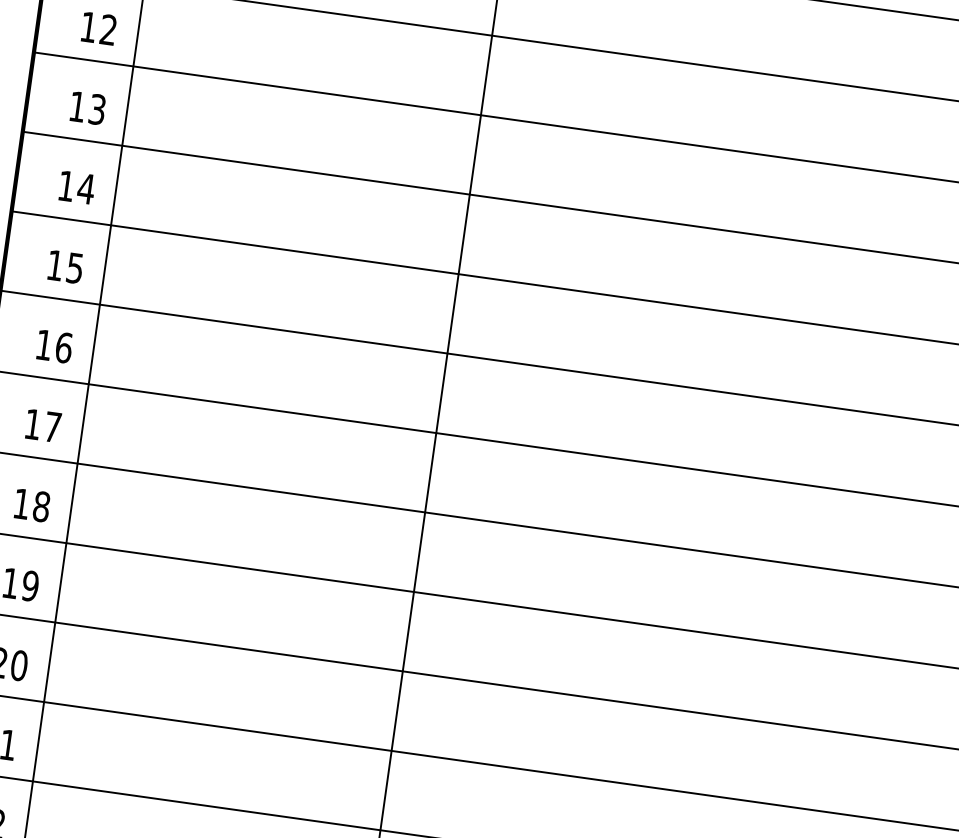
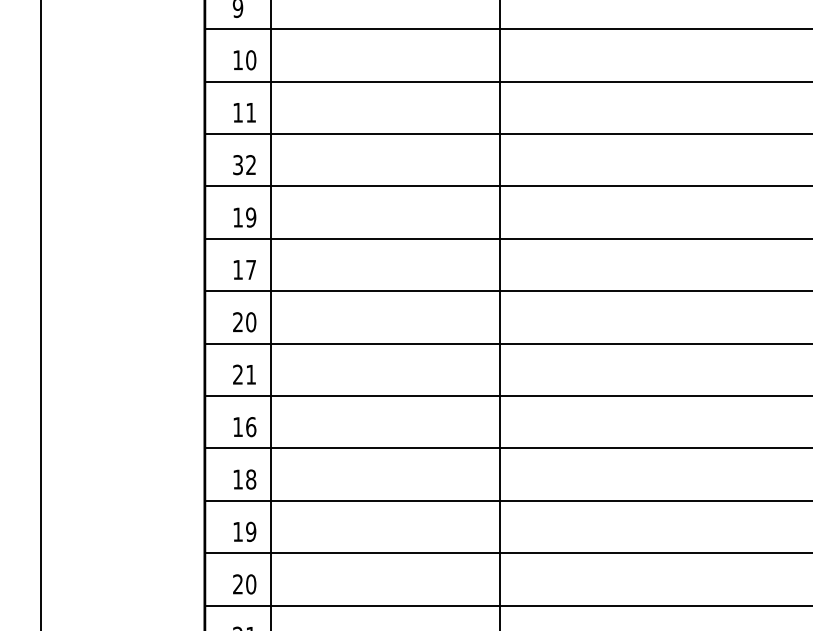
text: (87, 27) -> (237, 165), 12 -> 32
text: (97, 109) -> (251, 217), 13 -> 19
text: (85, 188) -> (250, 269), 14 -> 17
text: (65, 267) -> (244, 322), 15 -> 20
text: (53, 346) -> (244, 374), 16 -> 21
text: (53, 427) -> (251, 427), 17 -> 16

